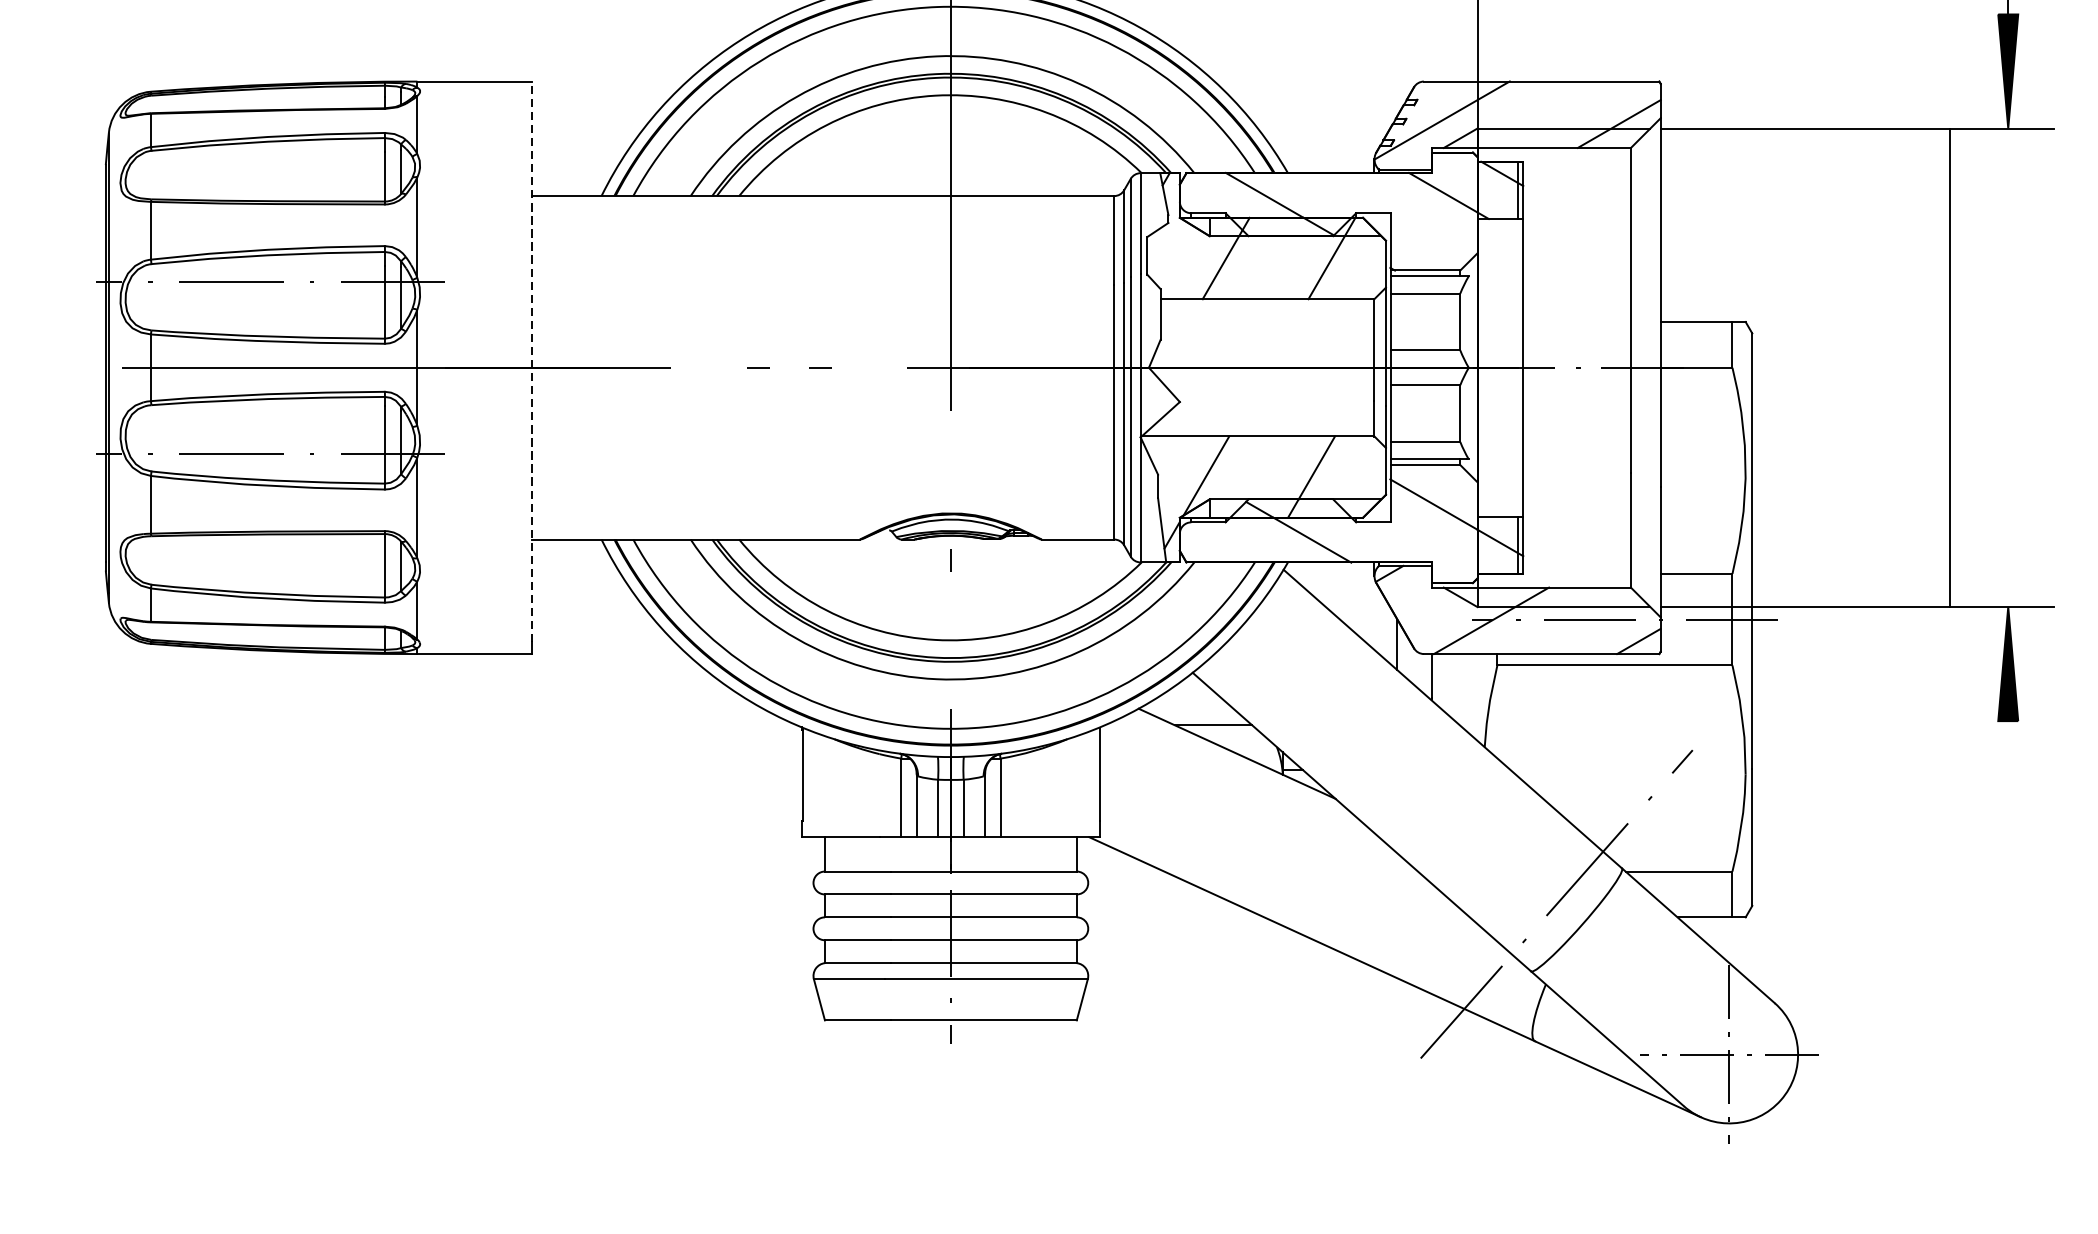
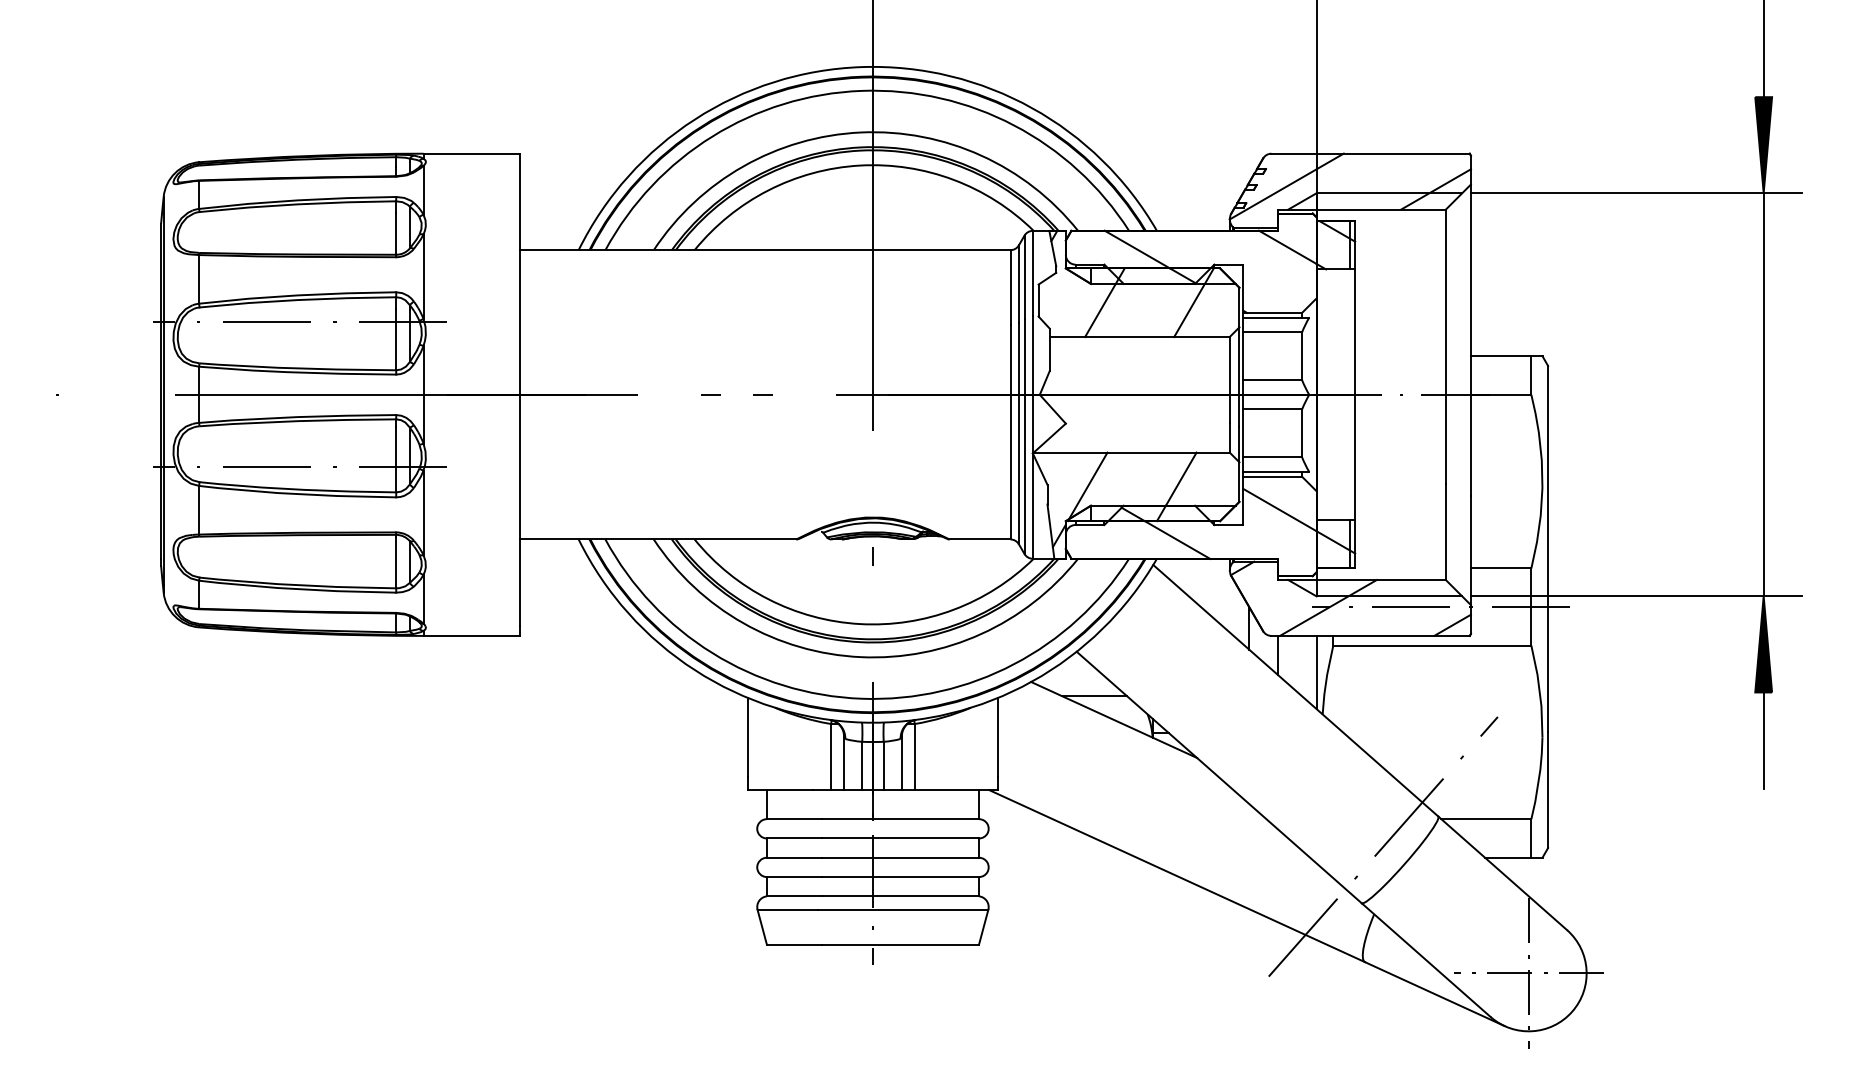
line: (531, 361) -> (519, 389), dashed -> solid
line: (1949, 367) -> (1763, 394), moved
line: (1477, 697) -> (1316, 672), added
line: (2008, 778) -> (1763, 740), added

